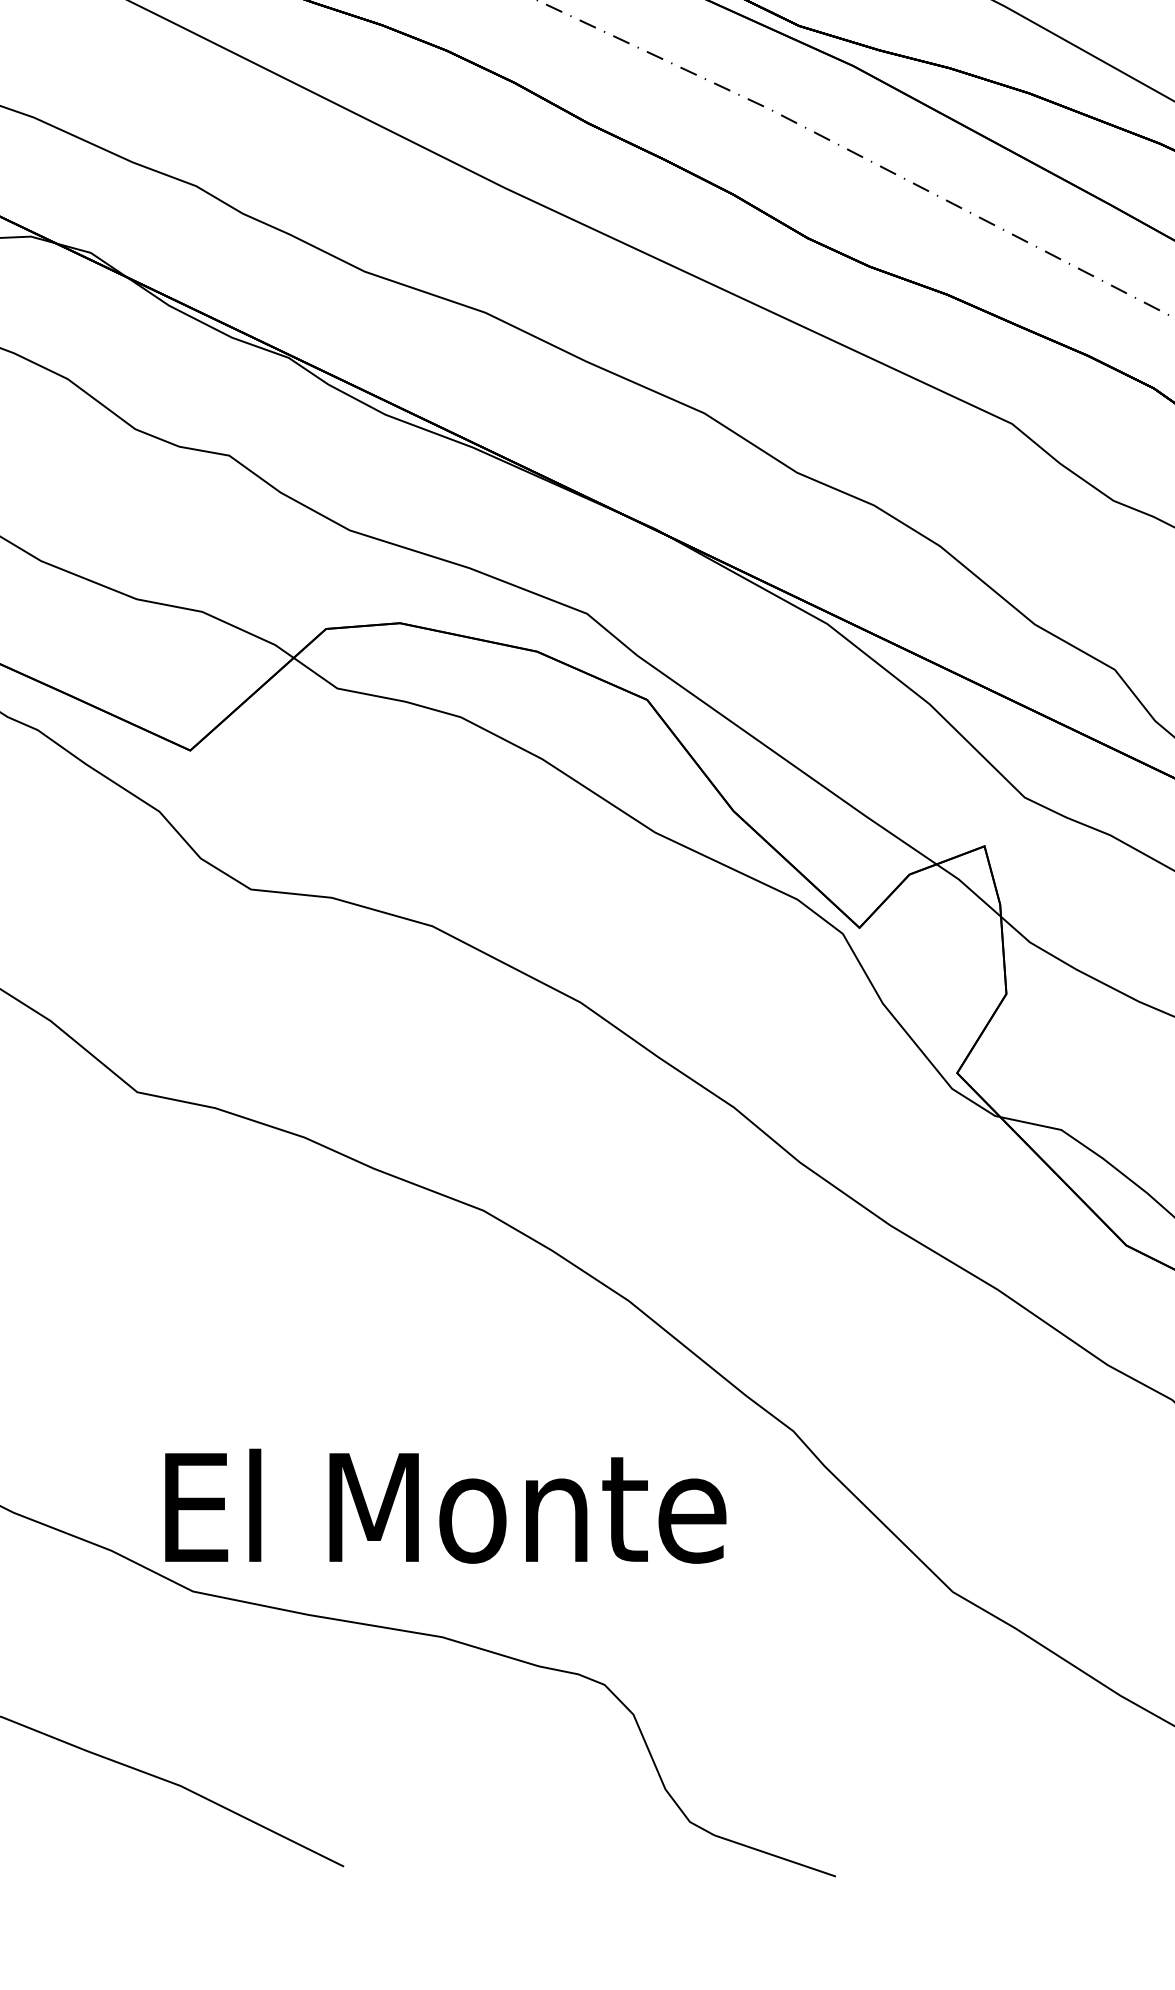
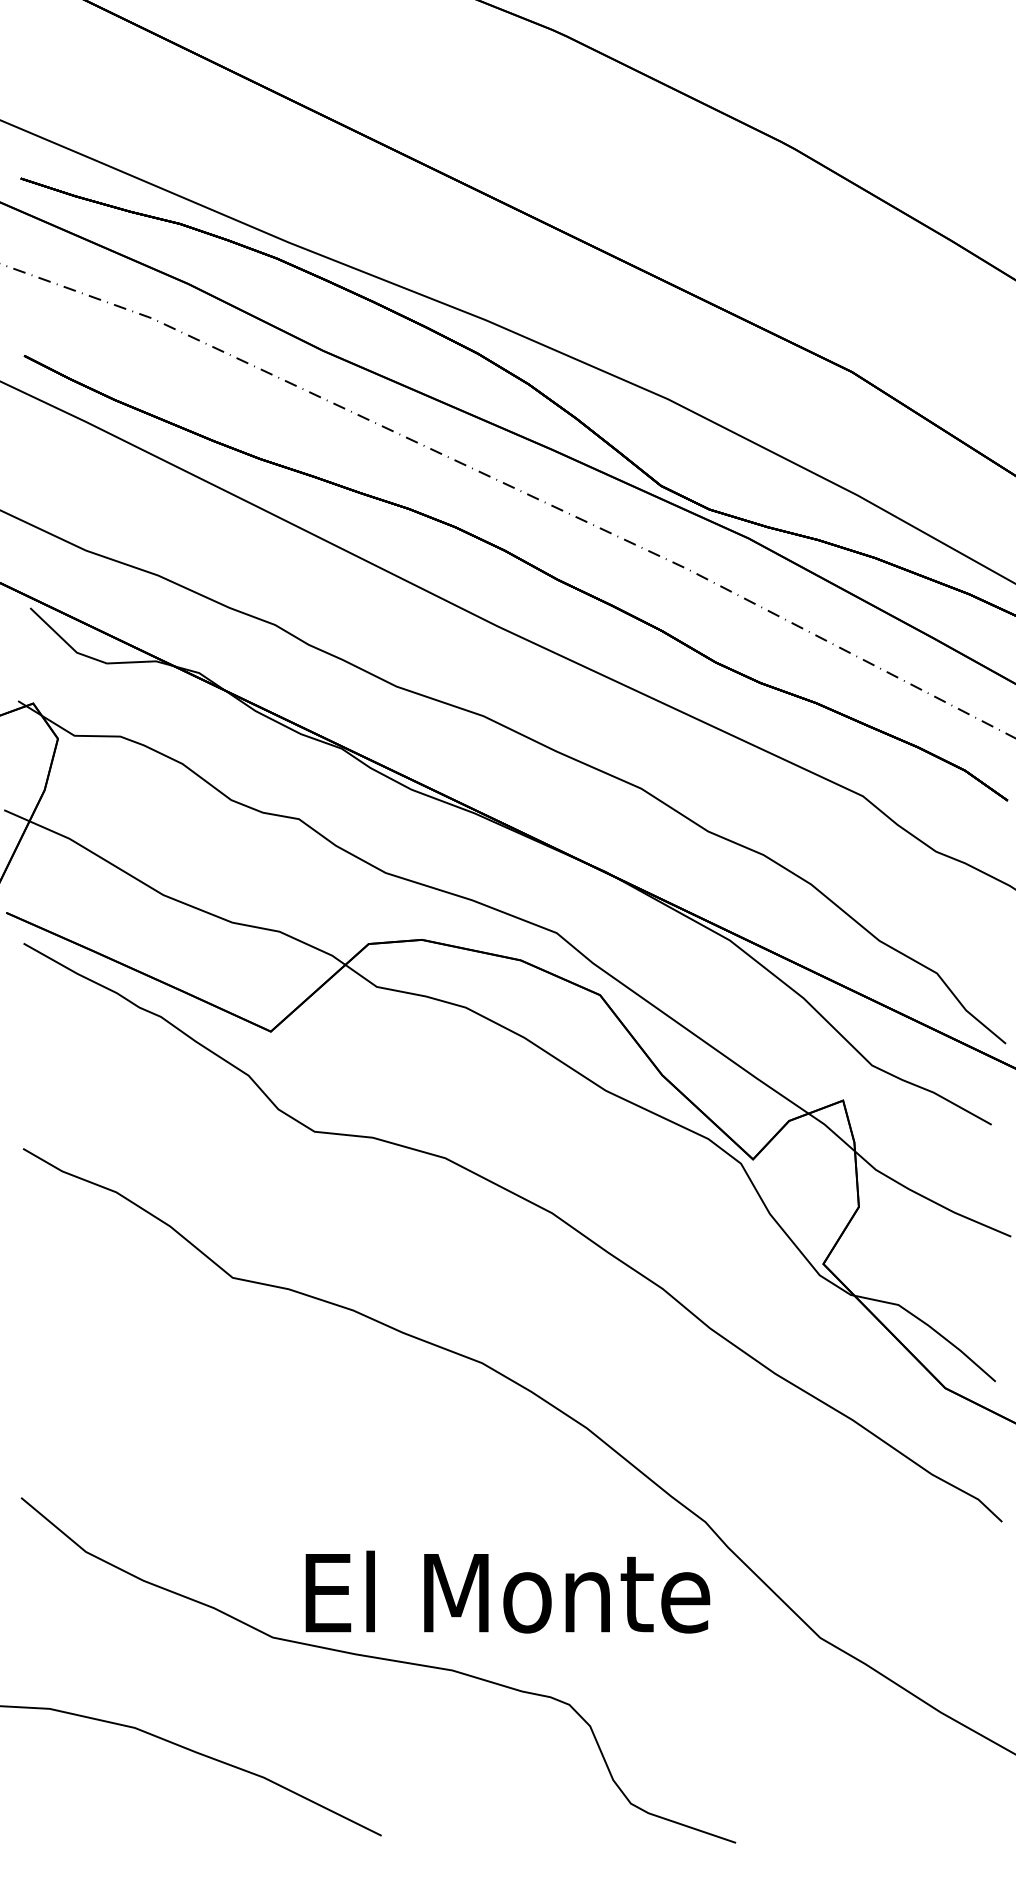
text: (445, 1505) -> (507, 1591), moved

